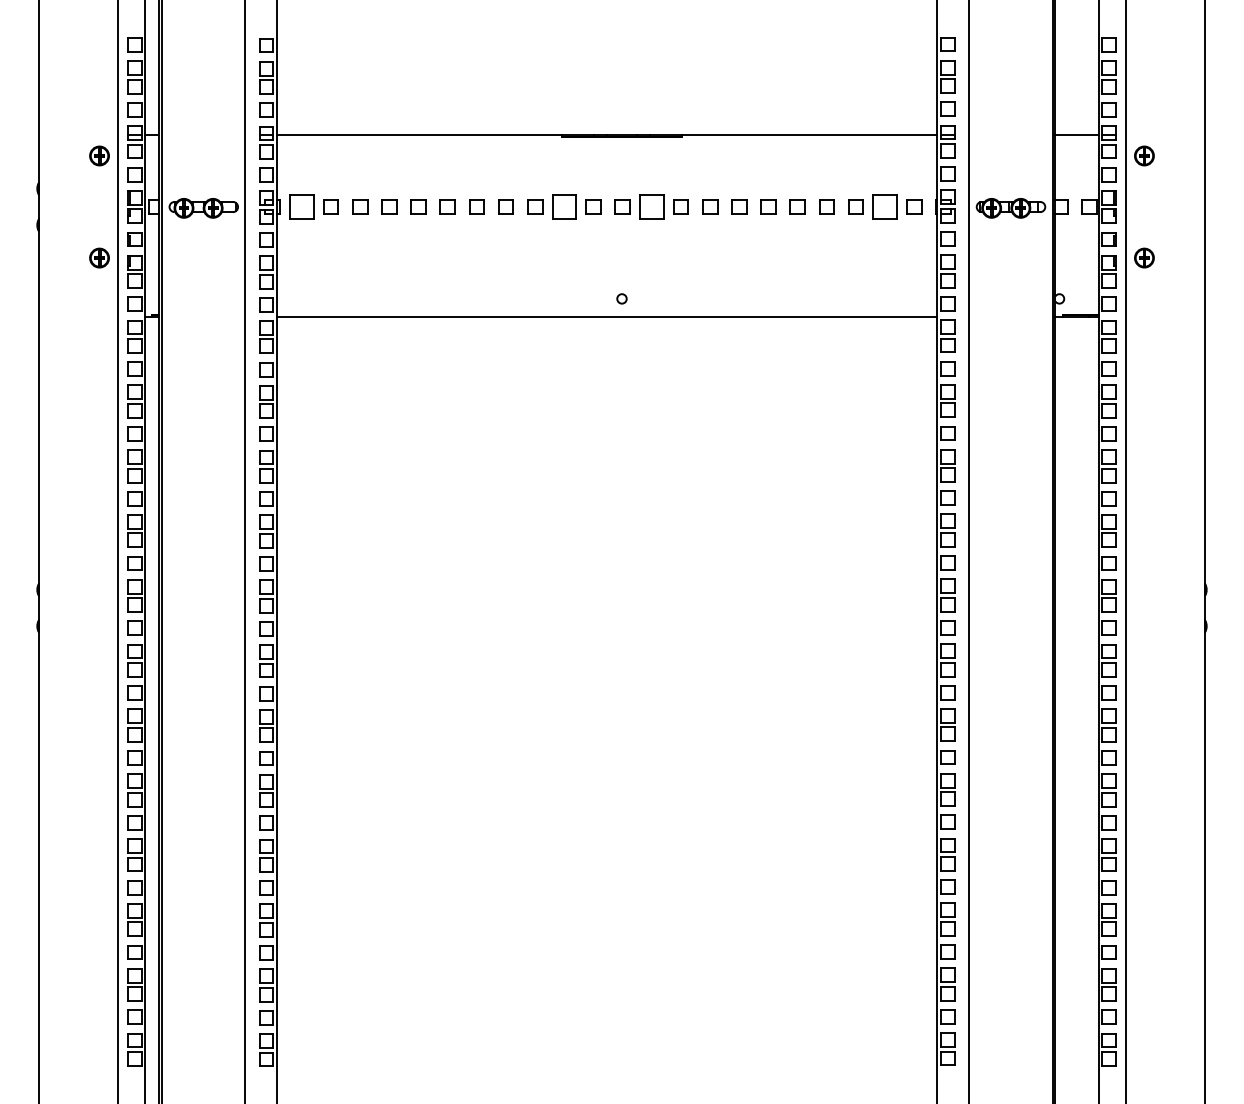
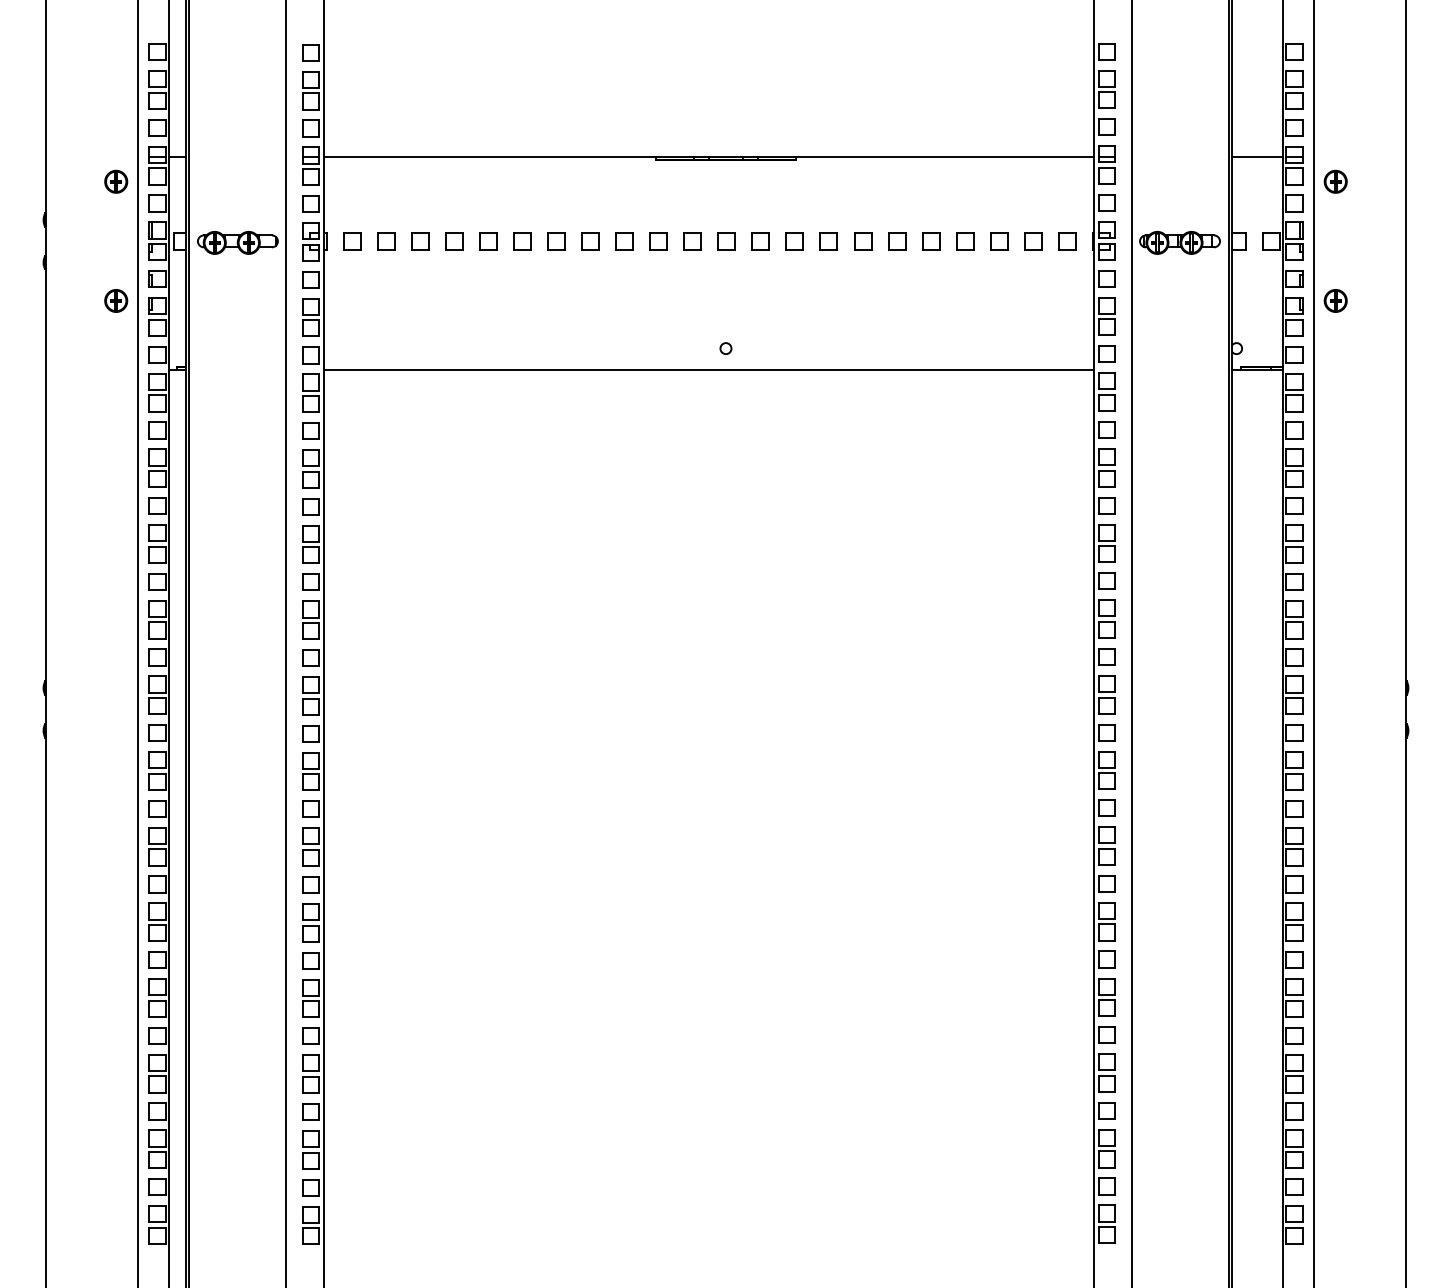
part: (301, 207) -> (352, 241), size x0.62
part: (564, 207) -> (658, 241), size x0.62
part: (651, 207) -> (760, 241), size x0.62
part: (885, 207) -> (1033, 241), size x0.62

